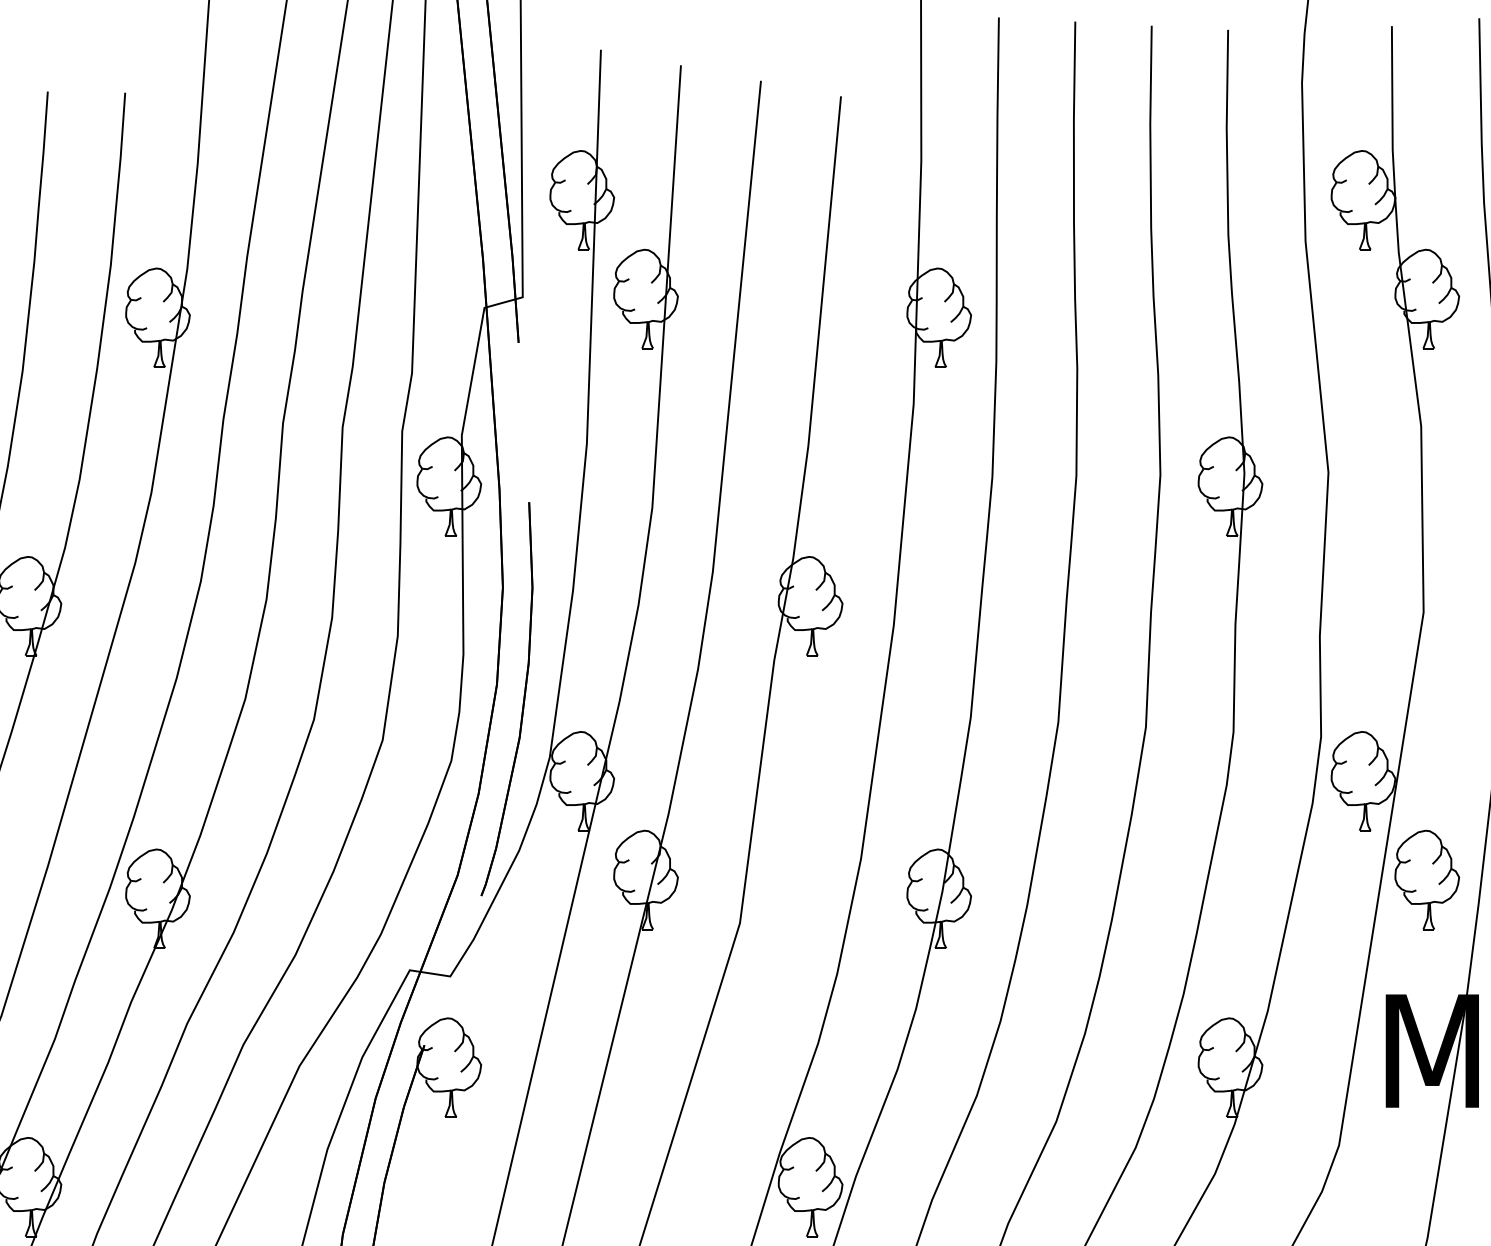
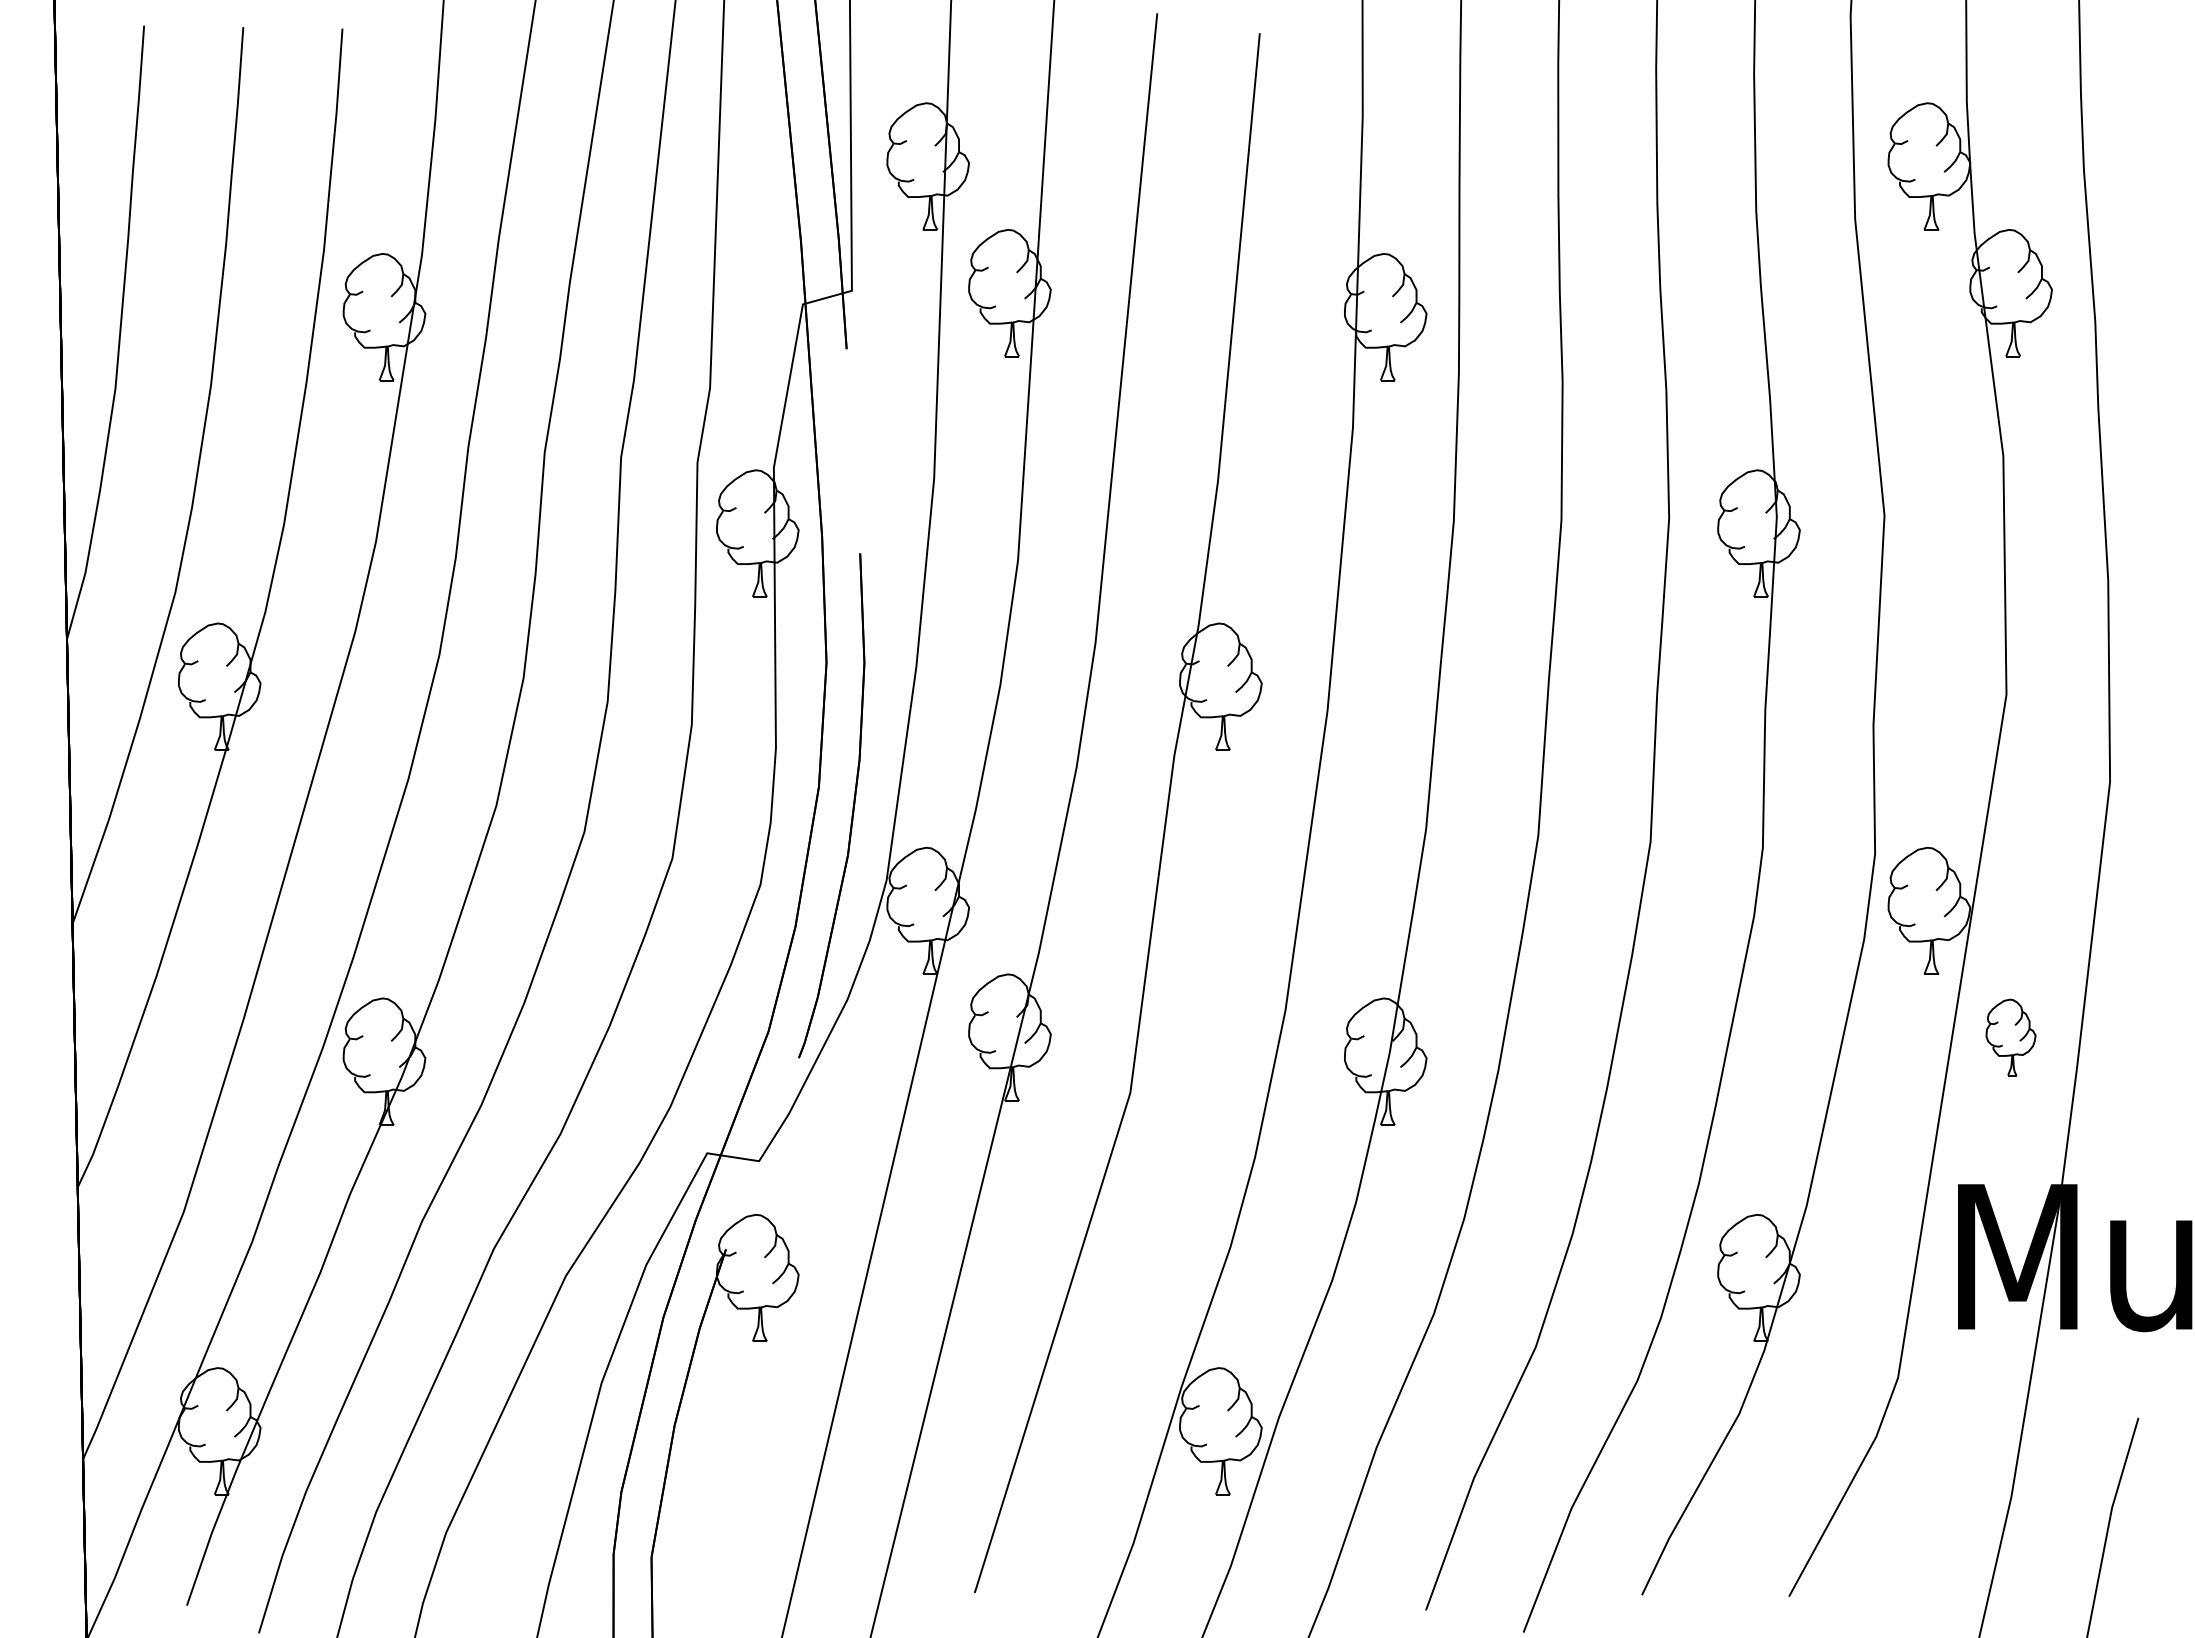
part: (1426, 879) -> (2010, 1037), size x0.6

